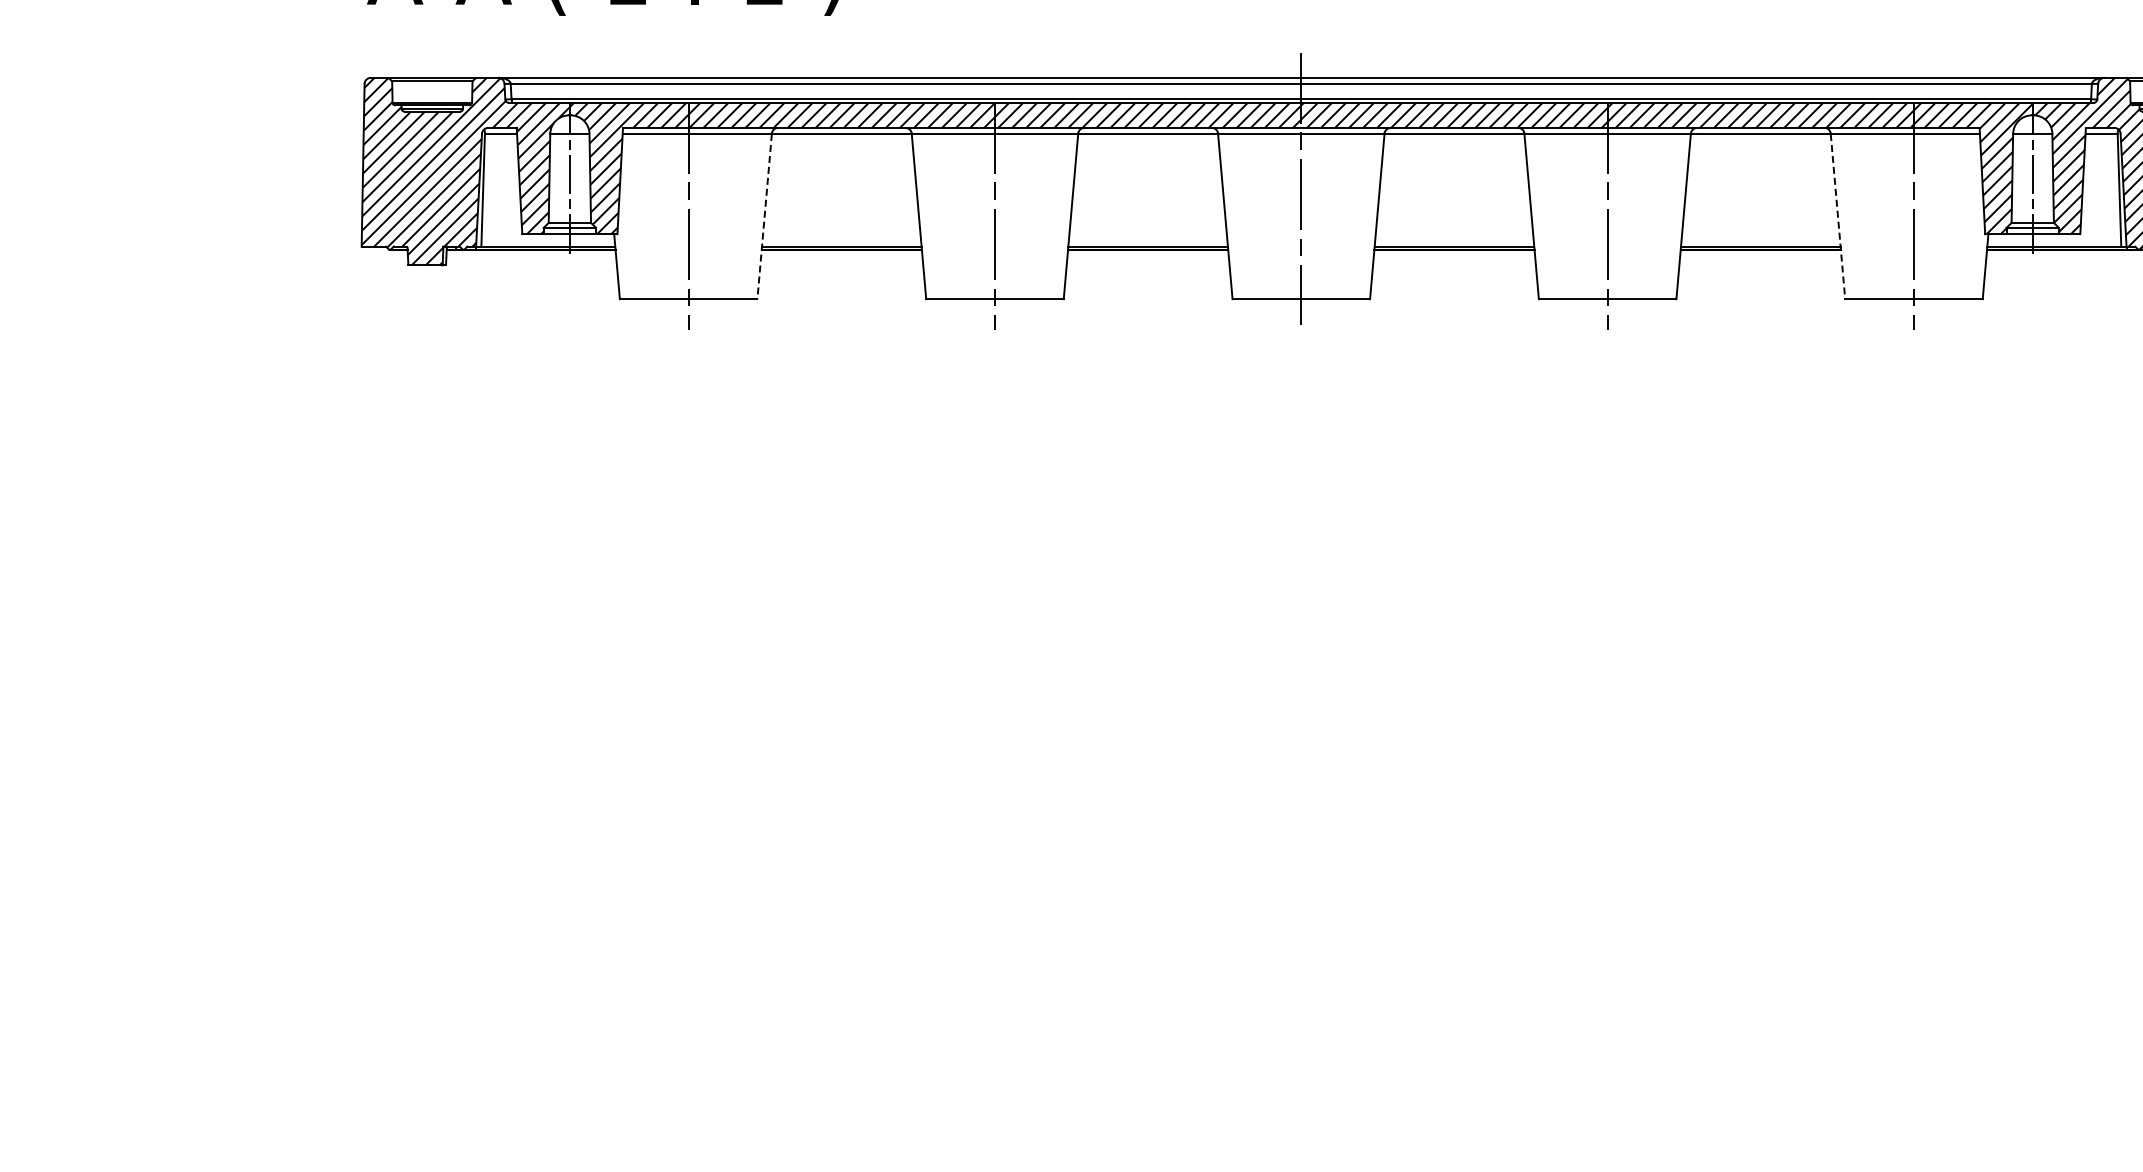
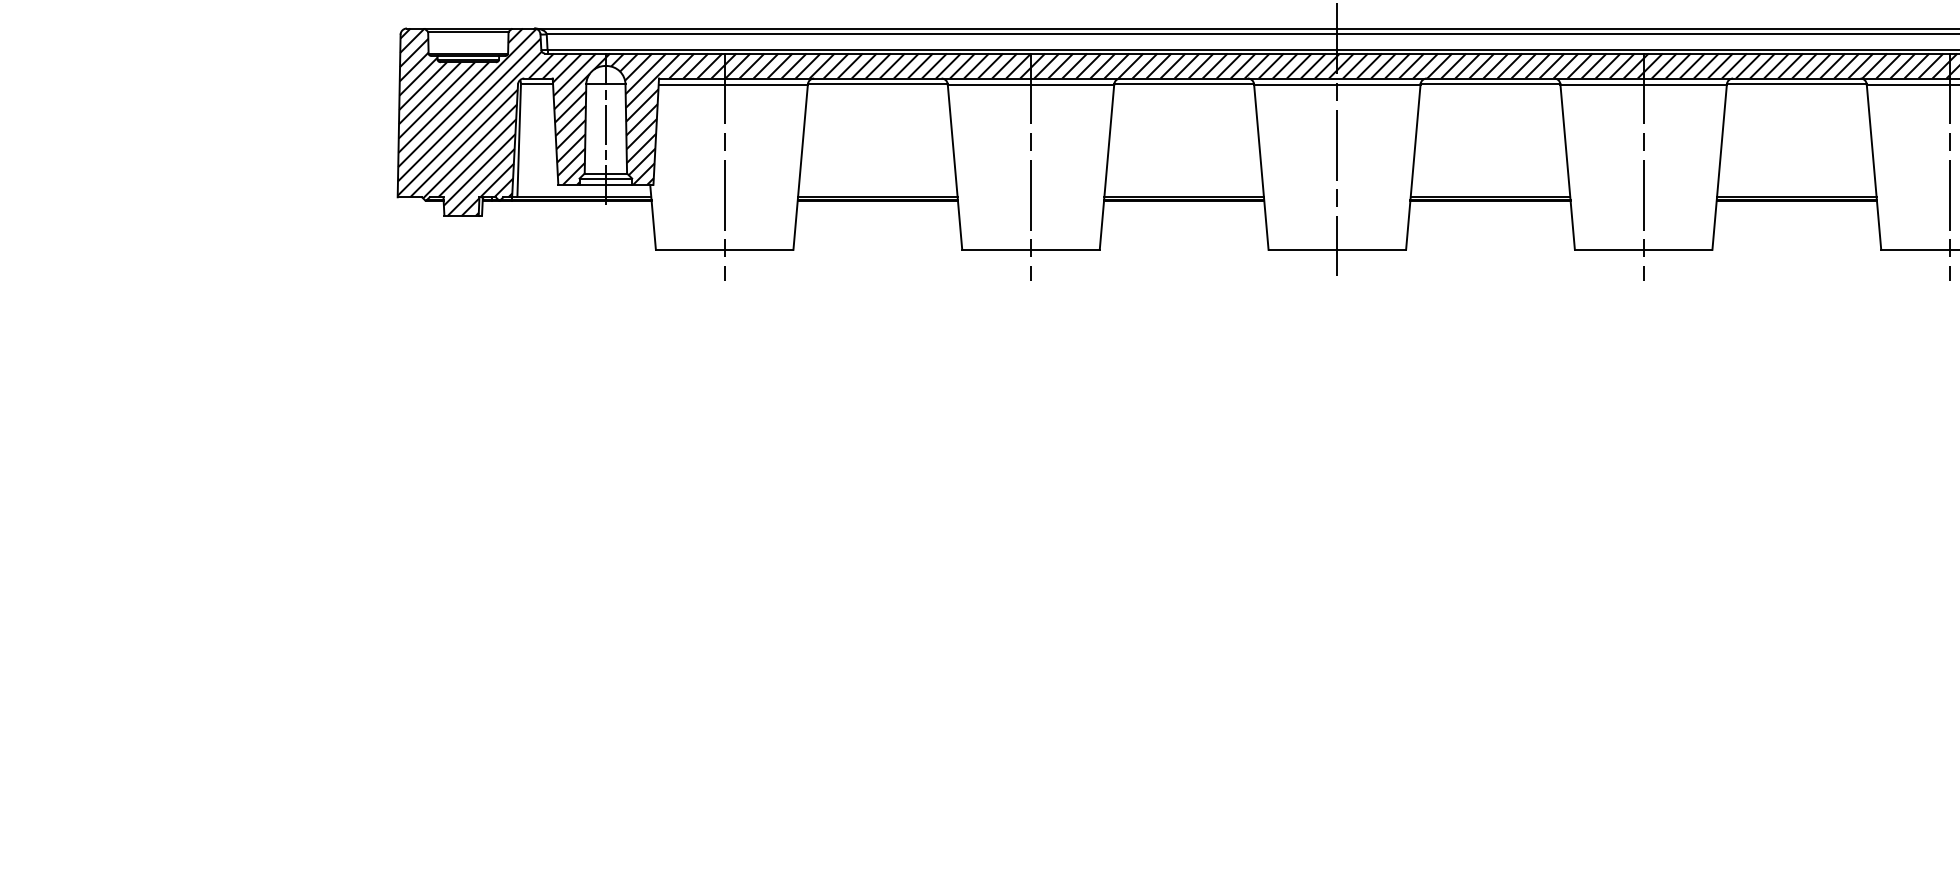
line: (764, 216) -> (800, 167), dashed -> solid
line: (1837, 216) -> (1873, 167), dashed -> solid

